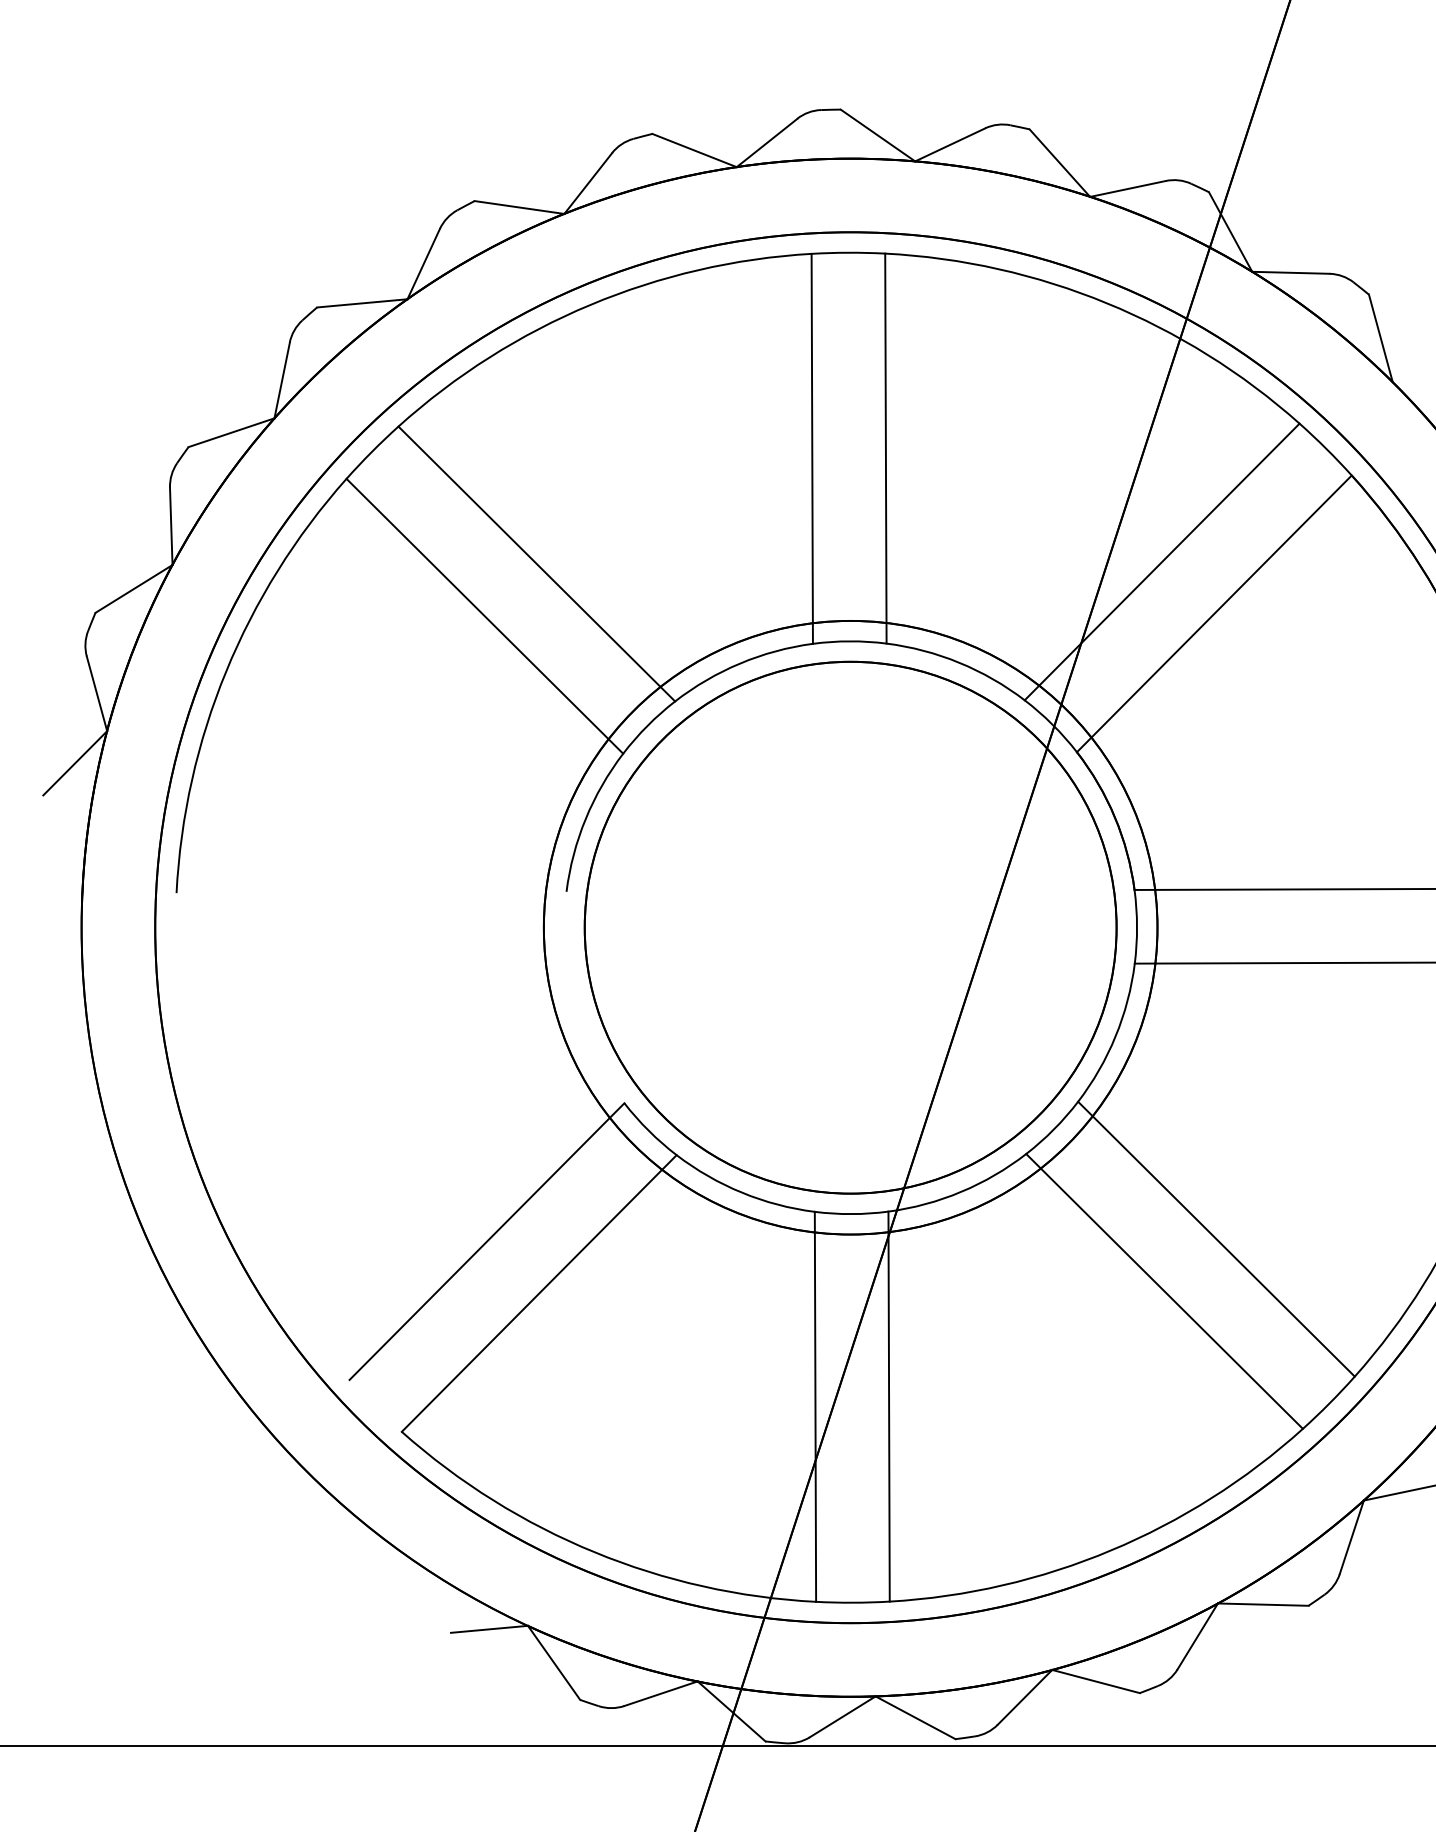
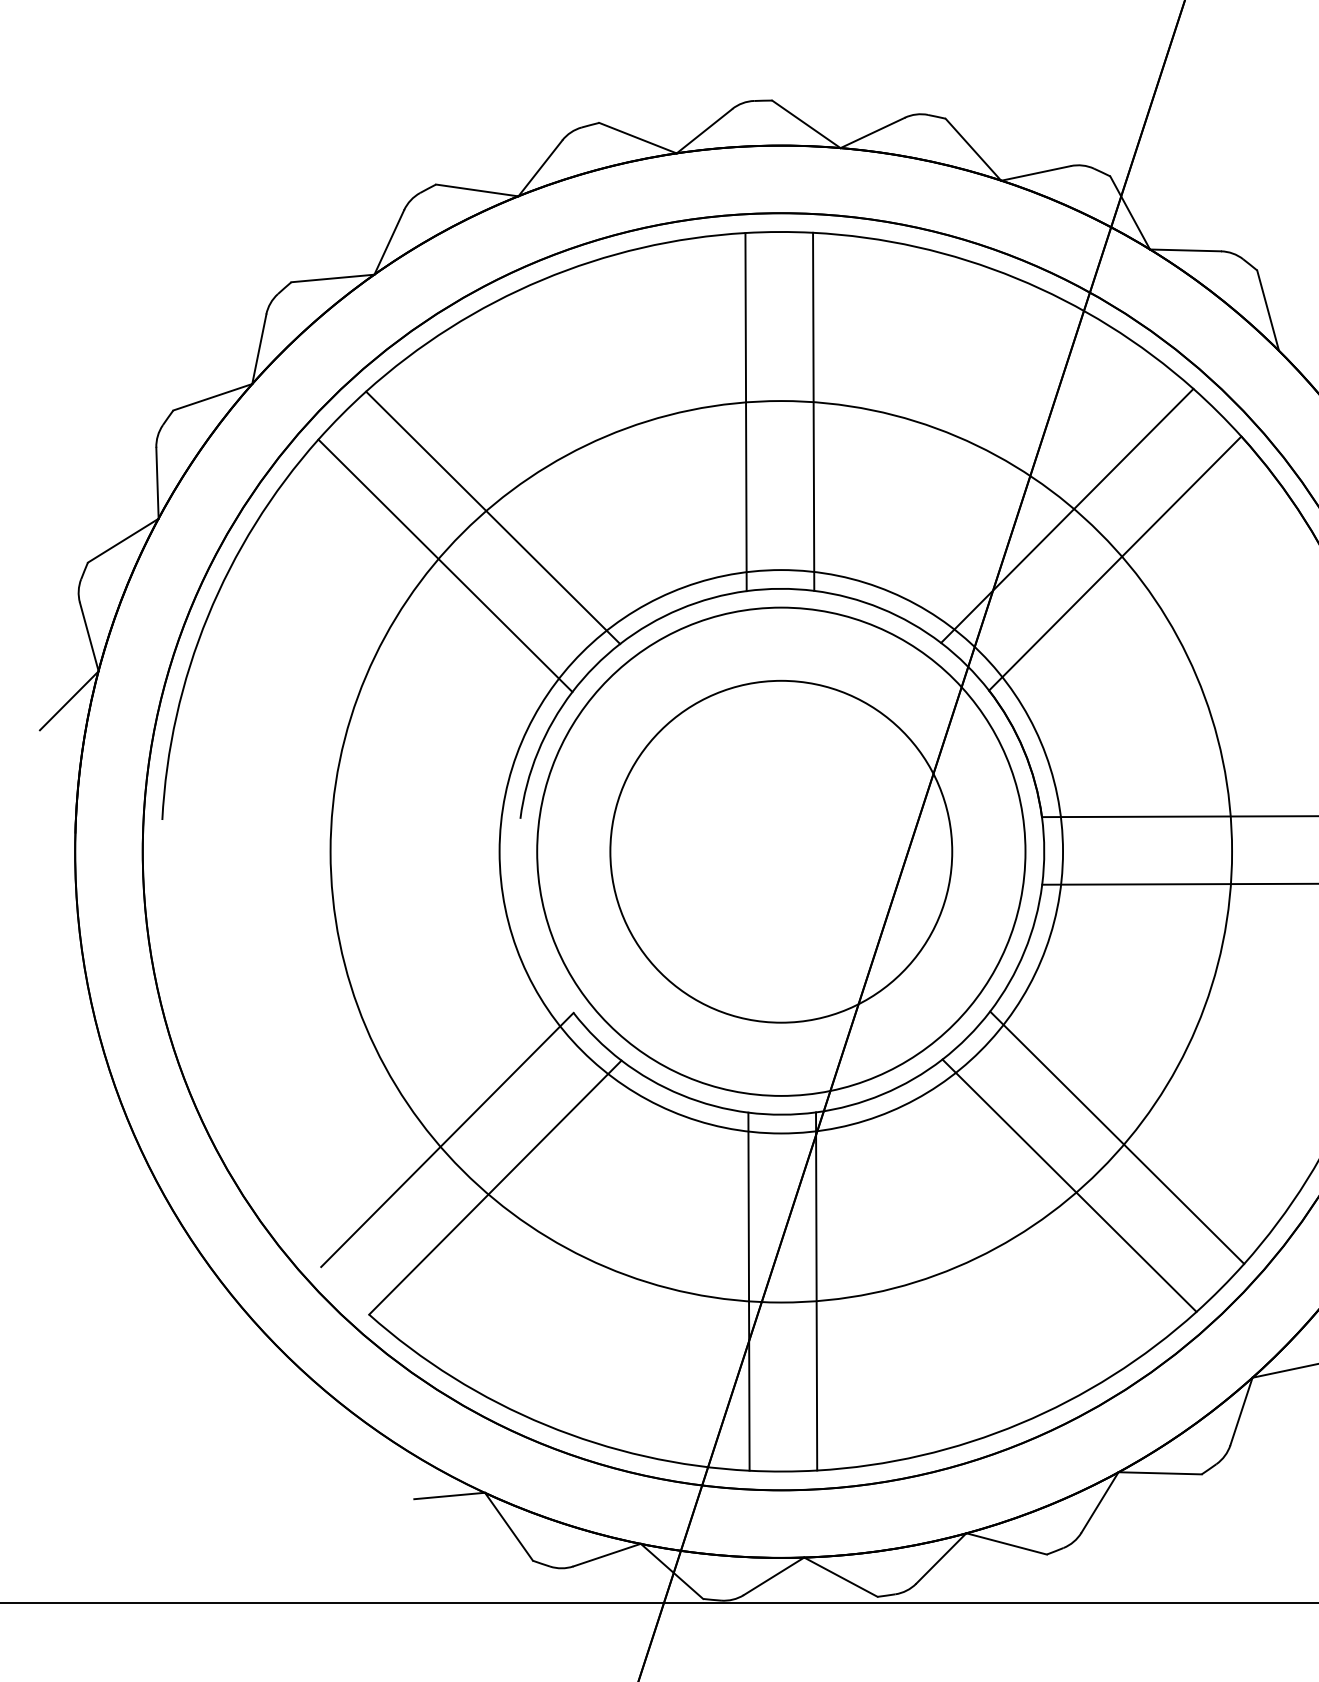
circle: (850, 927) -> (781, 851), size x0.7
circle: (850, 927) -> (781, 851), size x1.6

